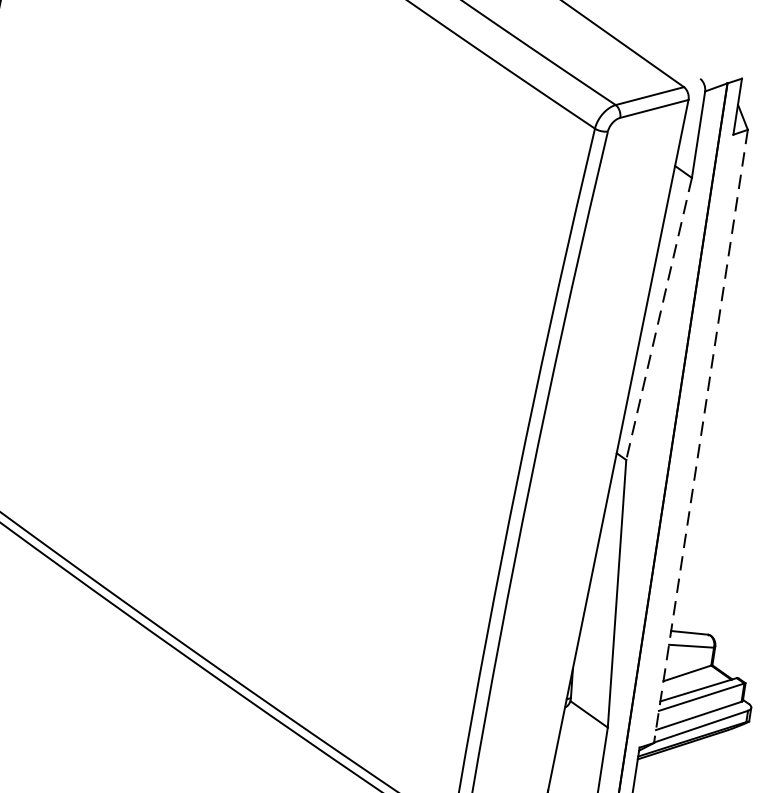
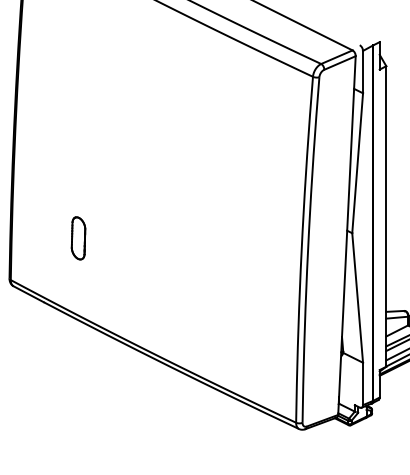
line: (658, 319) -> (357, 163), dashed -> solid
part: (66, 385) -> (78, 238), added
line: (701, 436) -> (386, 216), dashed -> solid

